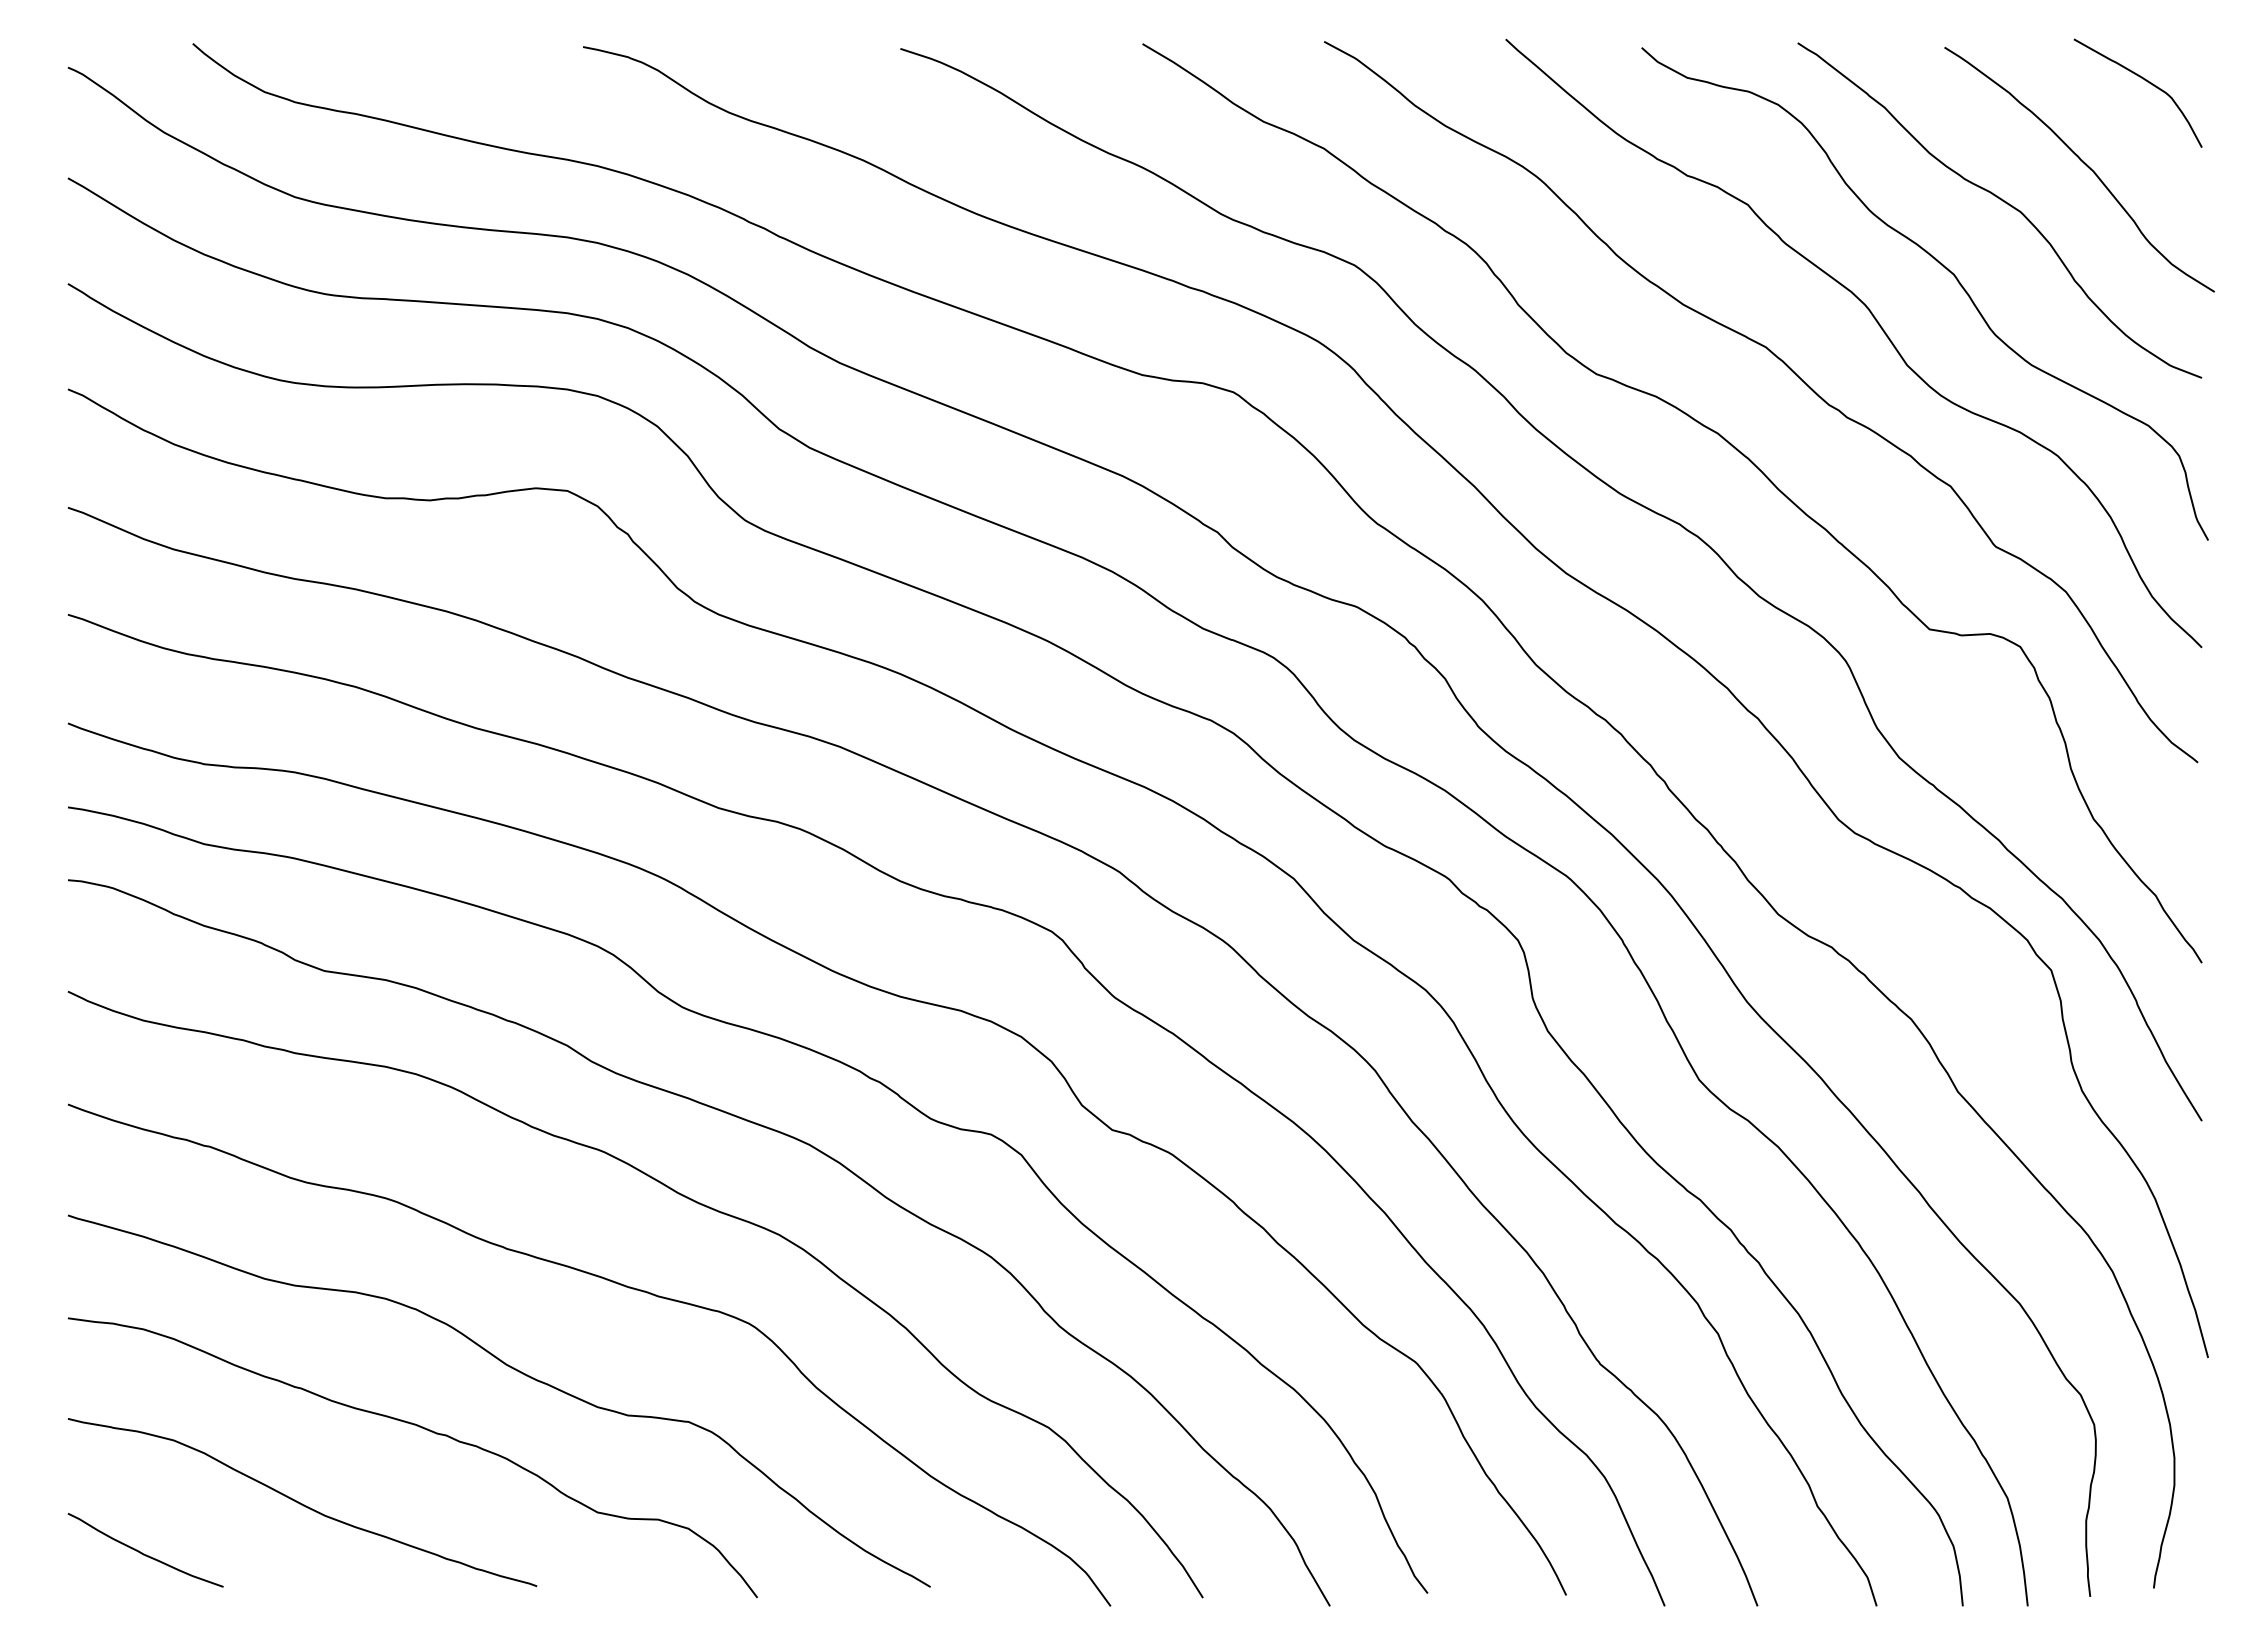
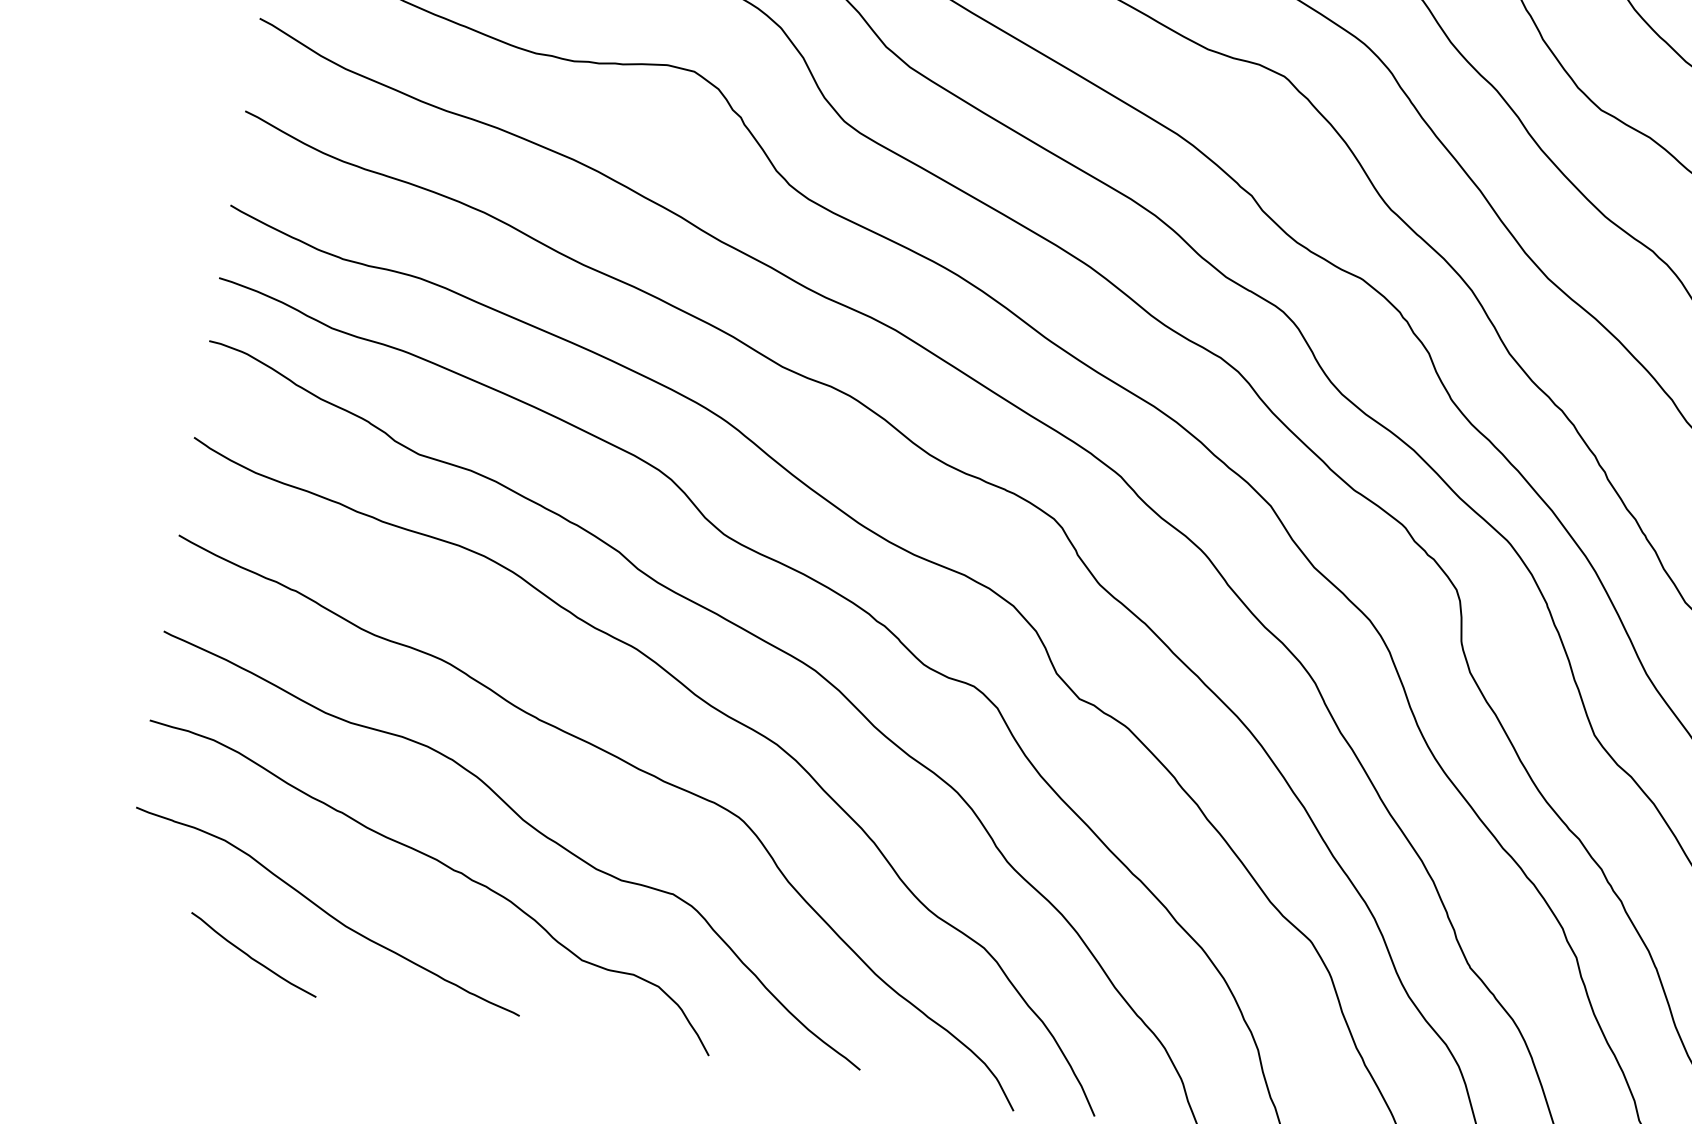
curve: (144, 1553) -> (252, 957), moved

